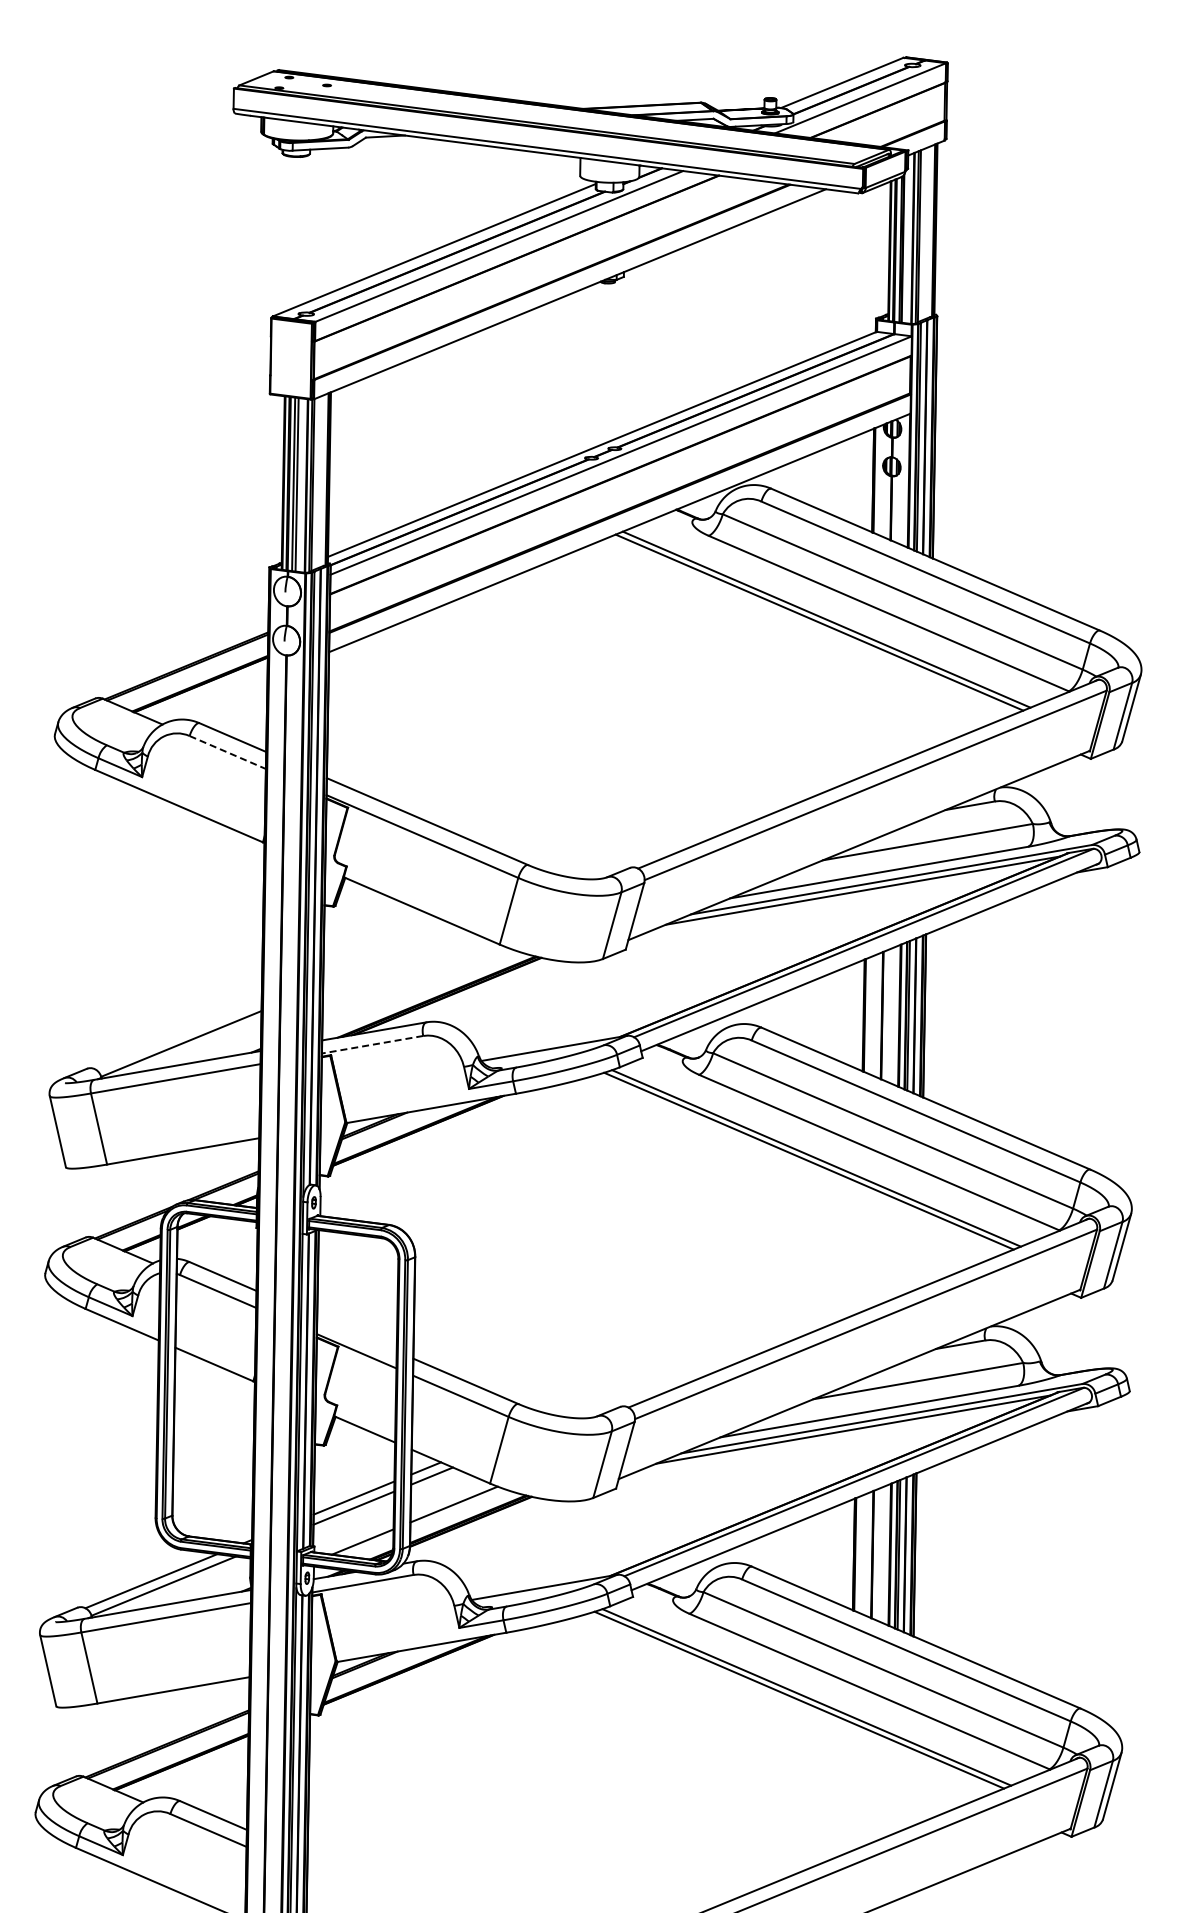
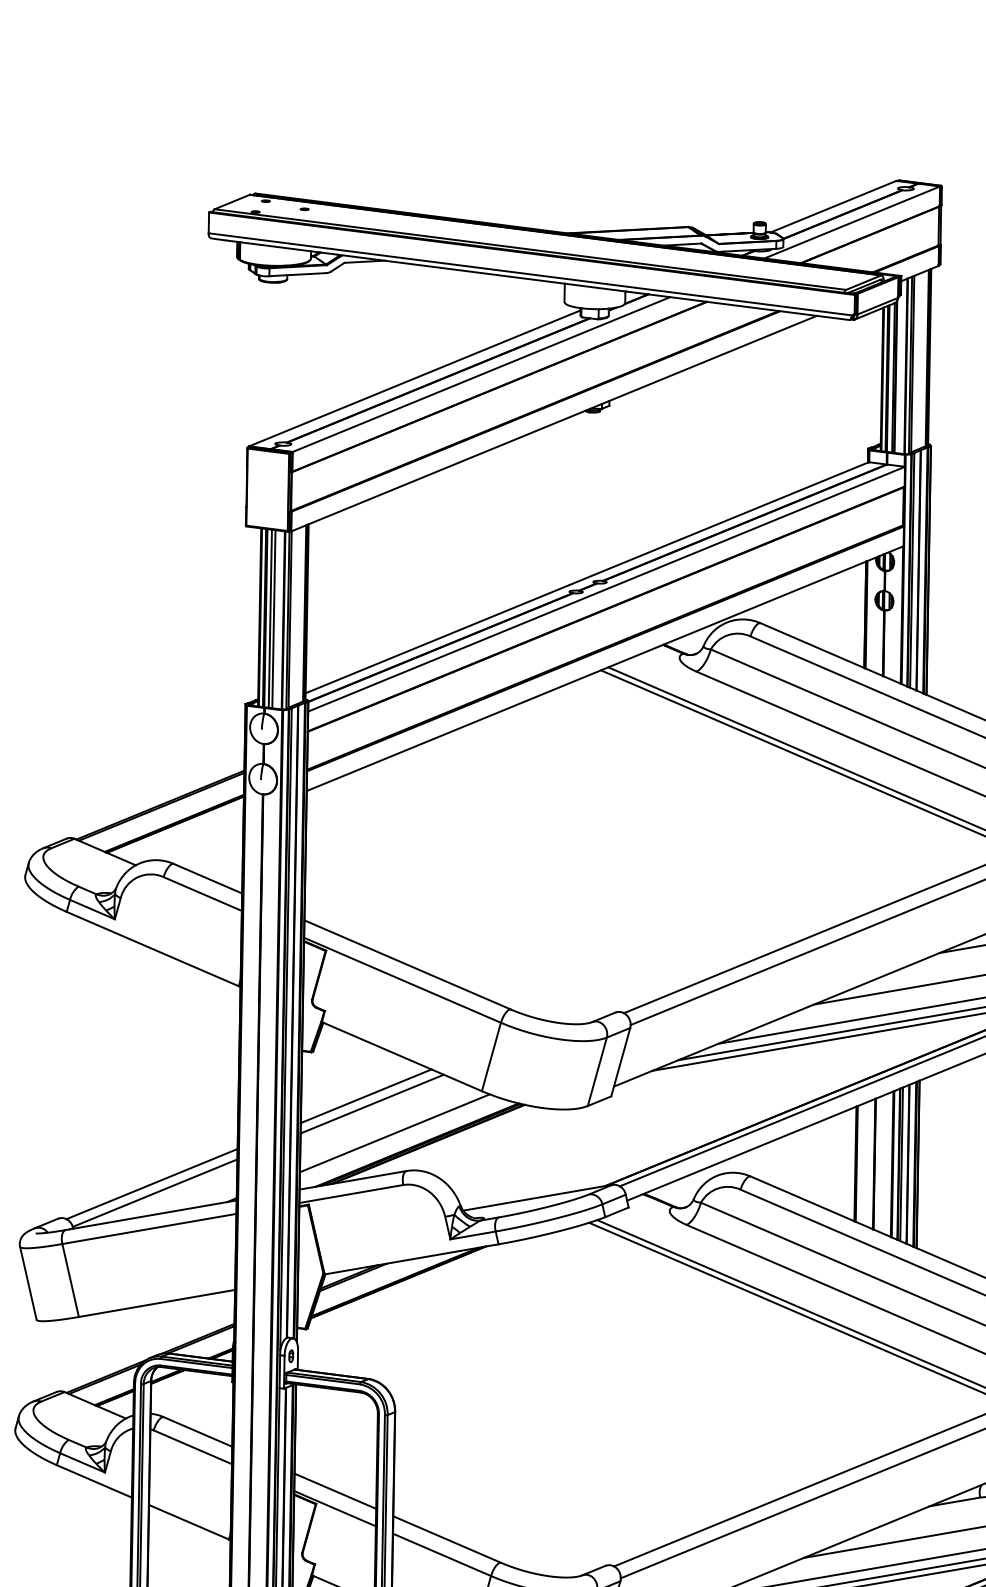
line: (227, 752) -> (202, 894), dashed -> solid
line: (386, 949) -> (365, 1096), added
line: (392, 956) -> (371, 1103), added
line: (414, 985) -> (394, 1133), added
line: (178, 1034) -> (152, 1183), added
line: (372, 1044) -> (351, 1193), dashed -> solid
line: (356, 1334) -> (334, 1491), added

